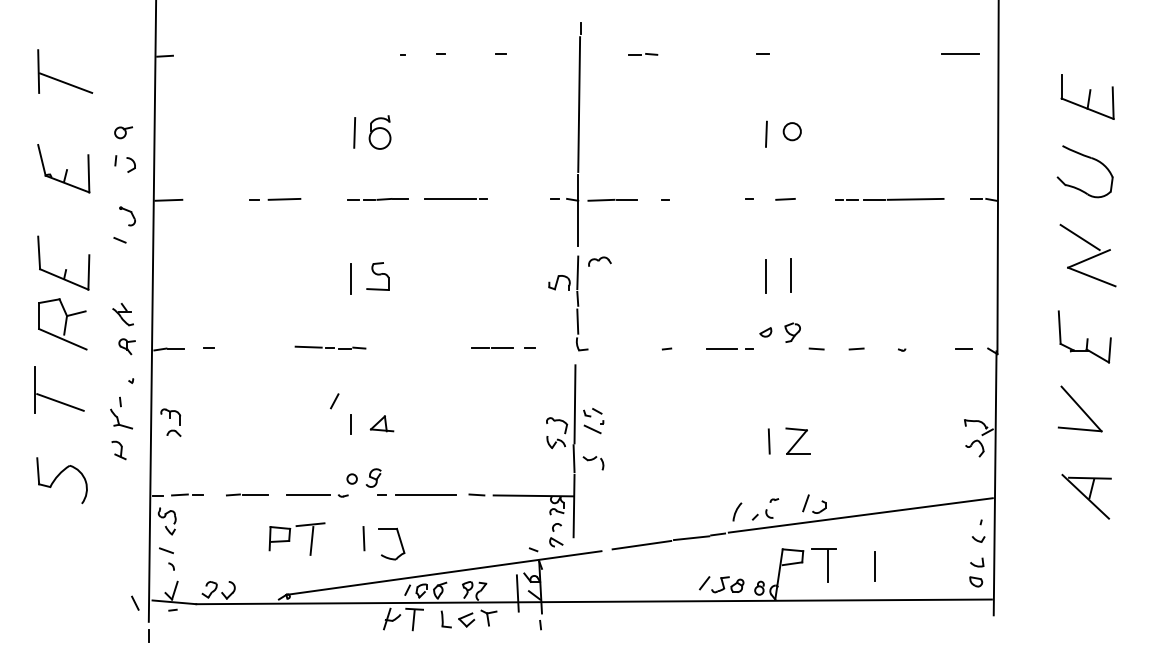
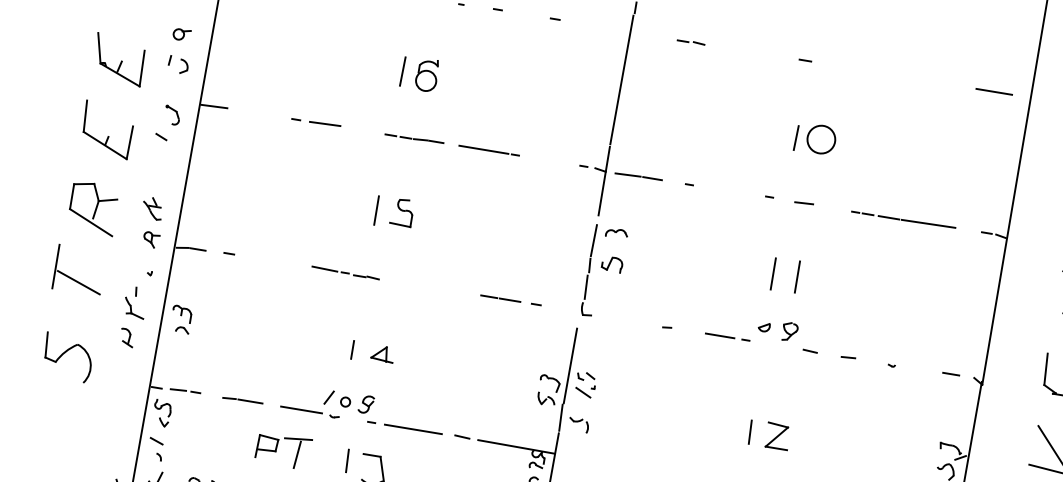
circle: (791, 131) -> (820, 139), size x1.67
part: (65, 269) -> (107, 136), moved
part: (559, 282) -> (612, 263), moved
line: (334, 401) -> (328, 397), moved

